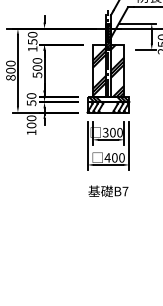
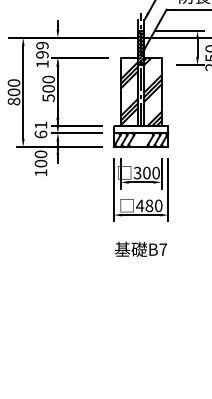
text: (32, 37) -> (42, 49), 150 -> 199
text: (31, 99) -> (40, 129), 50 -> 61
hatch: (108, 99) -> (141, 129), removed
text: (114, 157) -> (149, 205), 400 -> 480

